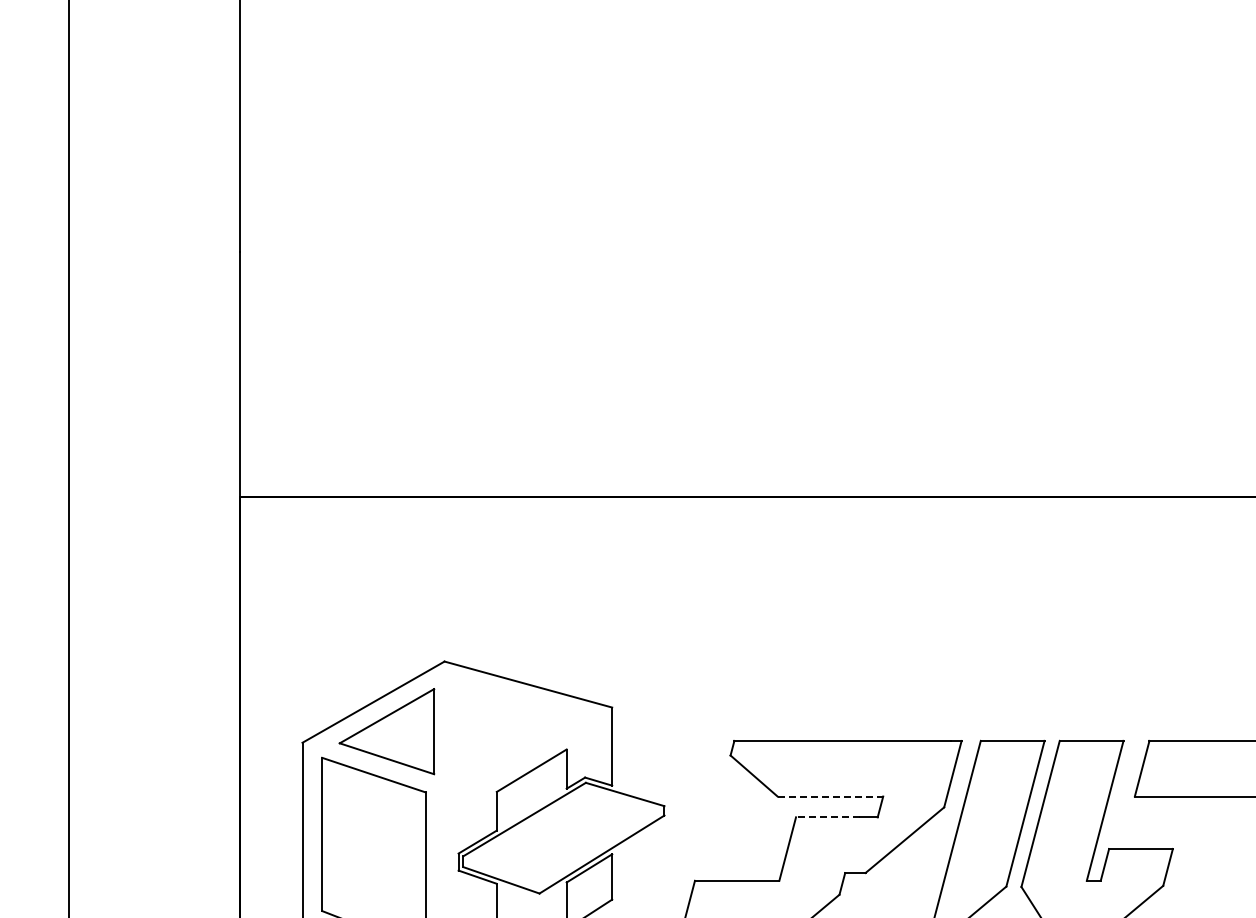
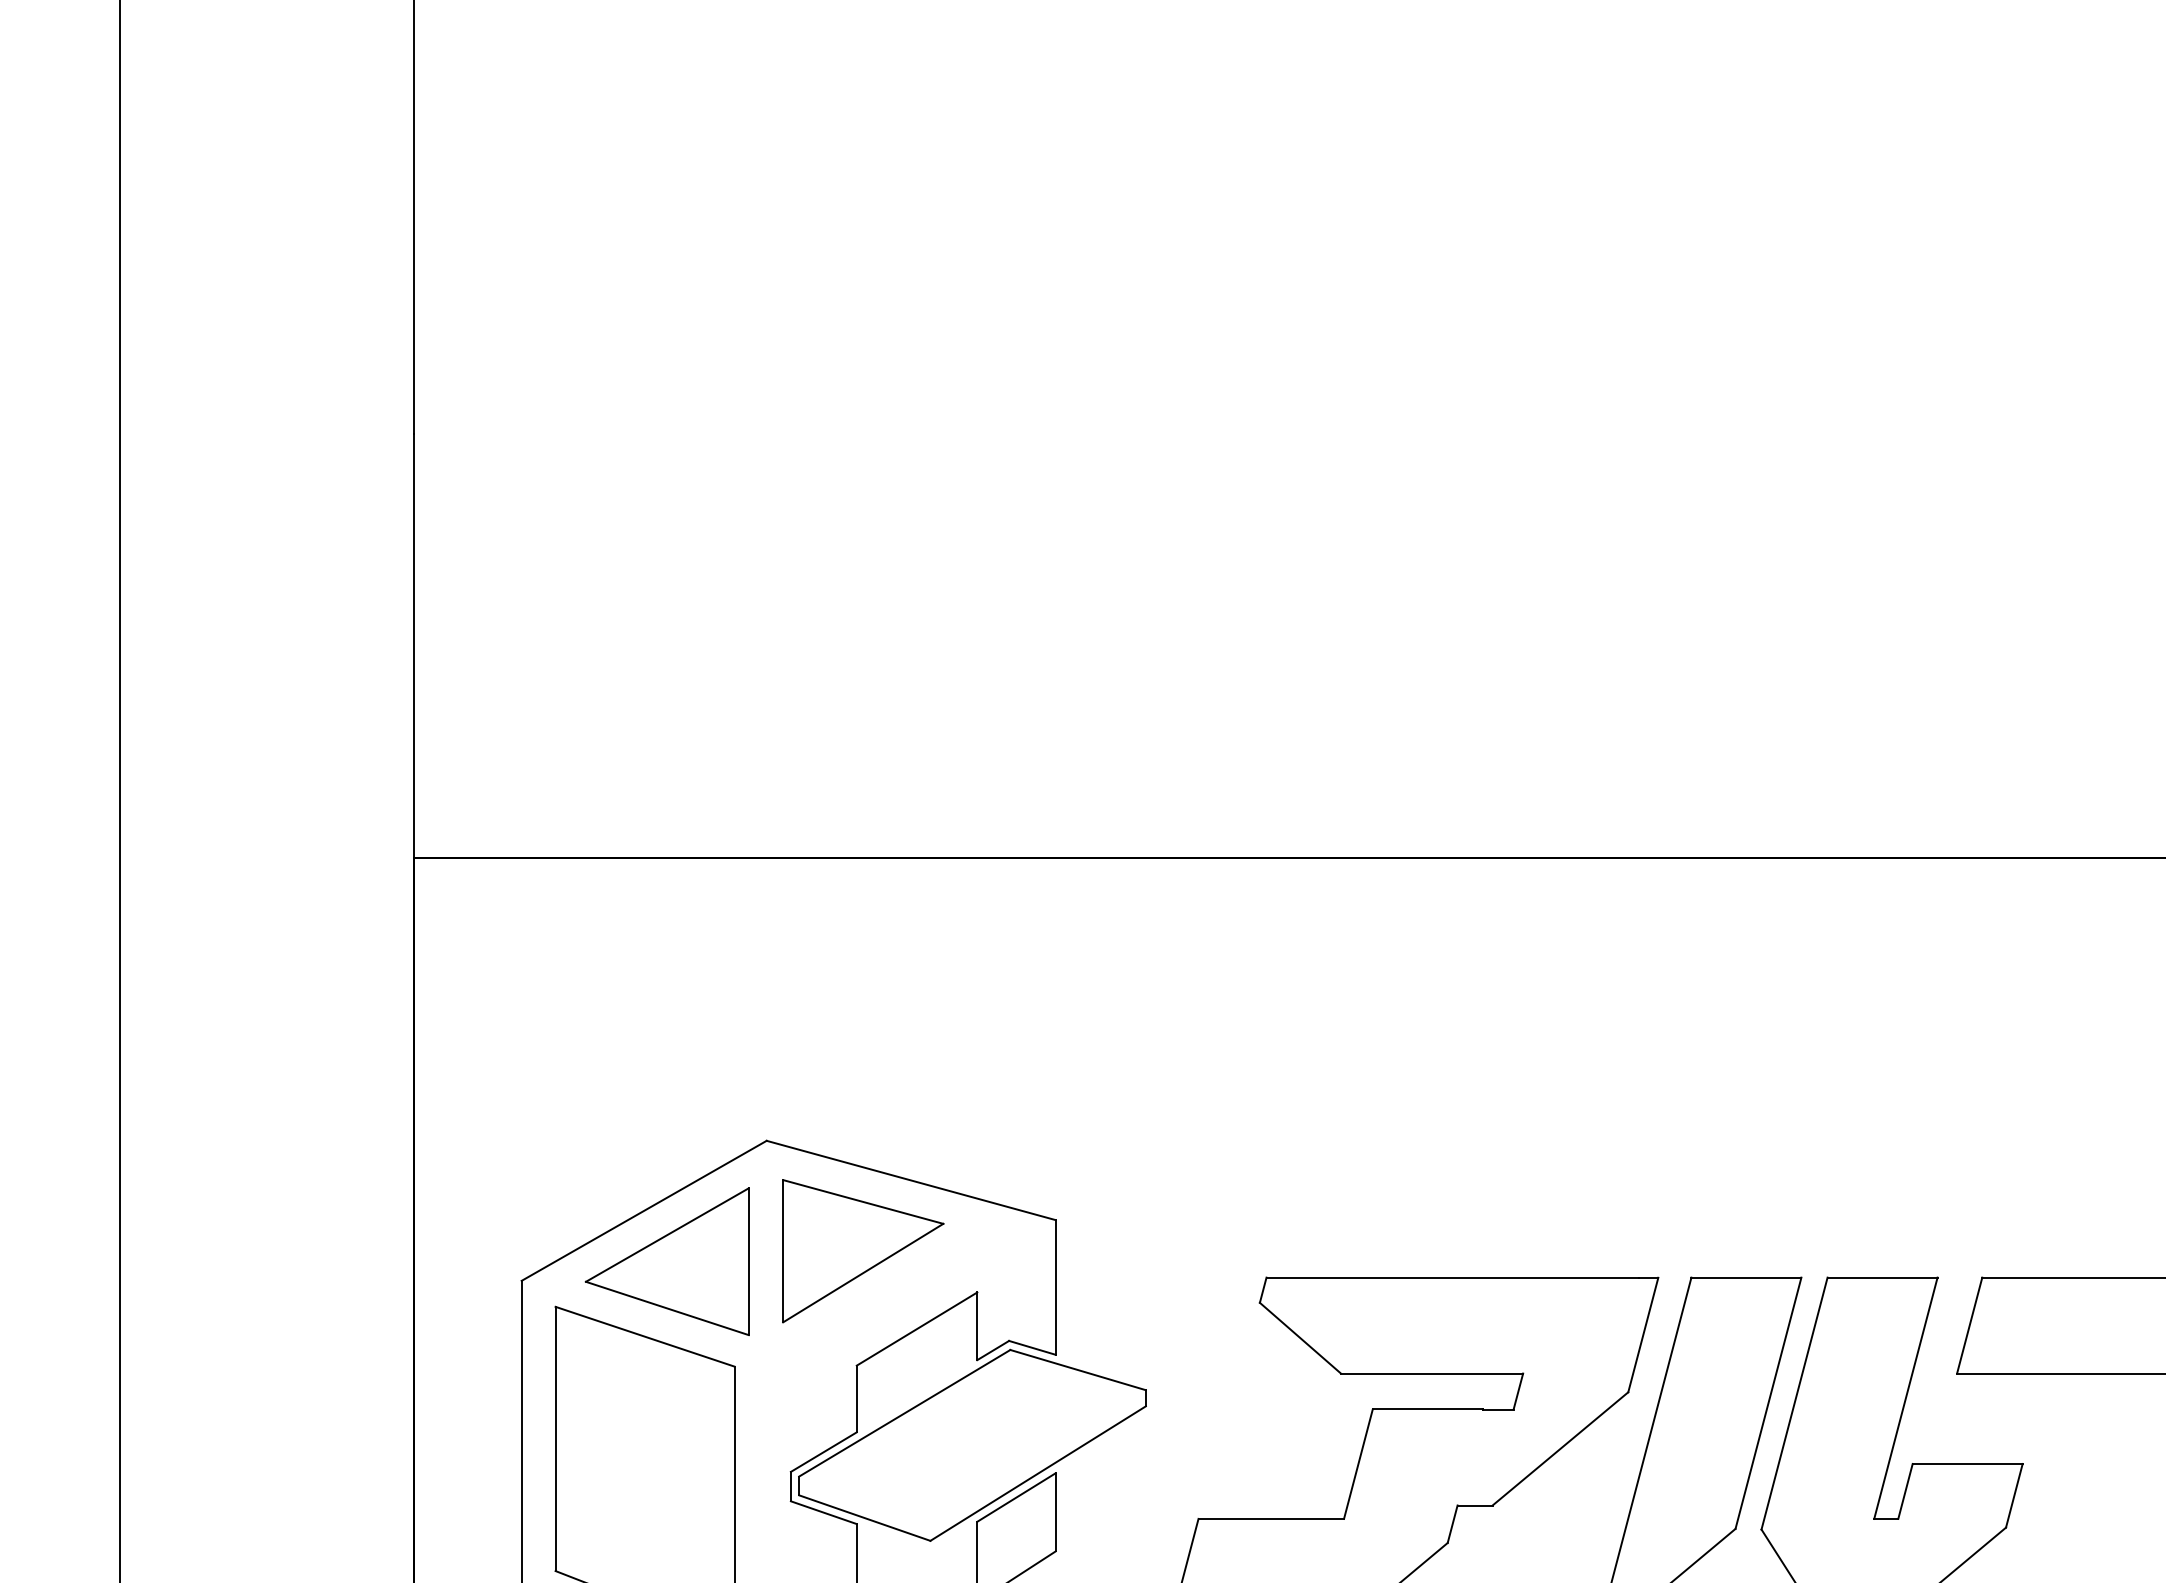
part: (500, 725) -> (863, 1251), added
line: (830, 796) -> (1432, 1373), dashed -> solid
line: (827, 817) -> (1427, 1409), dashed -> solid

